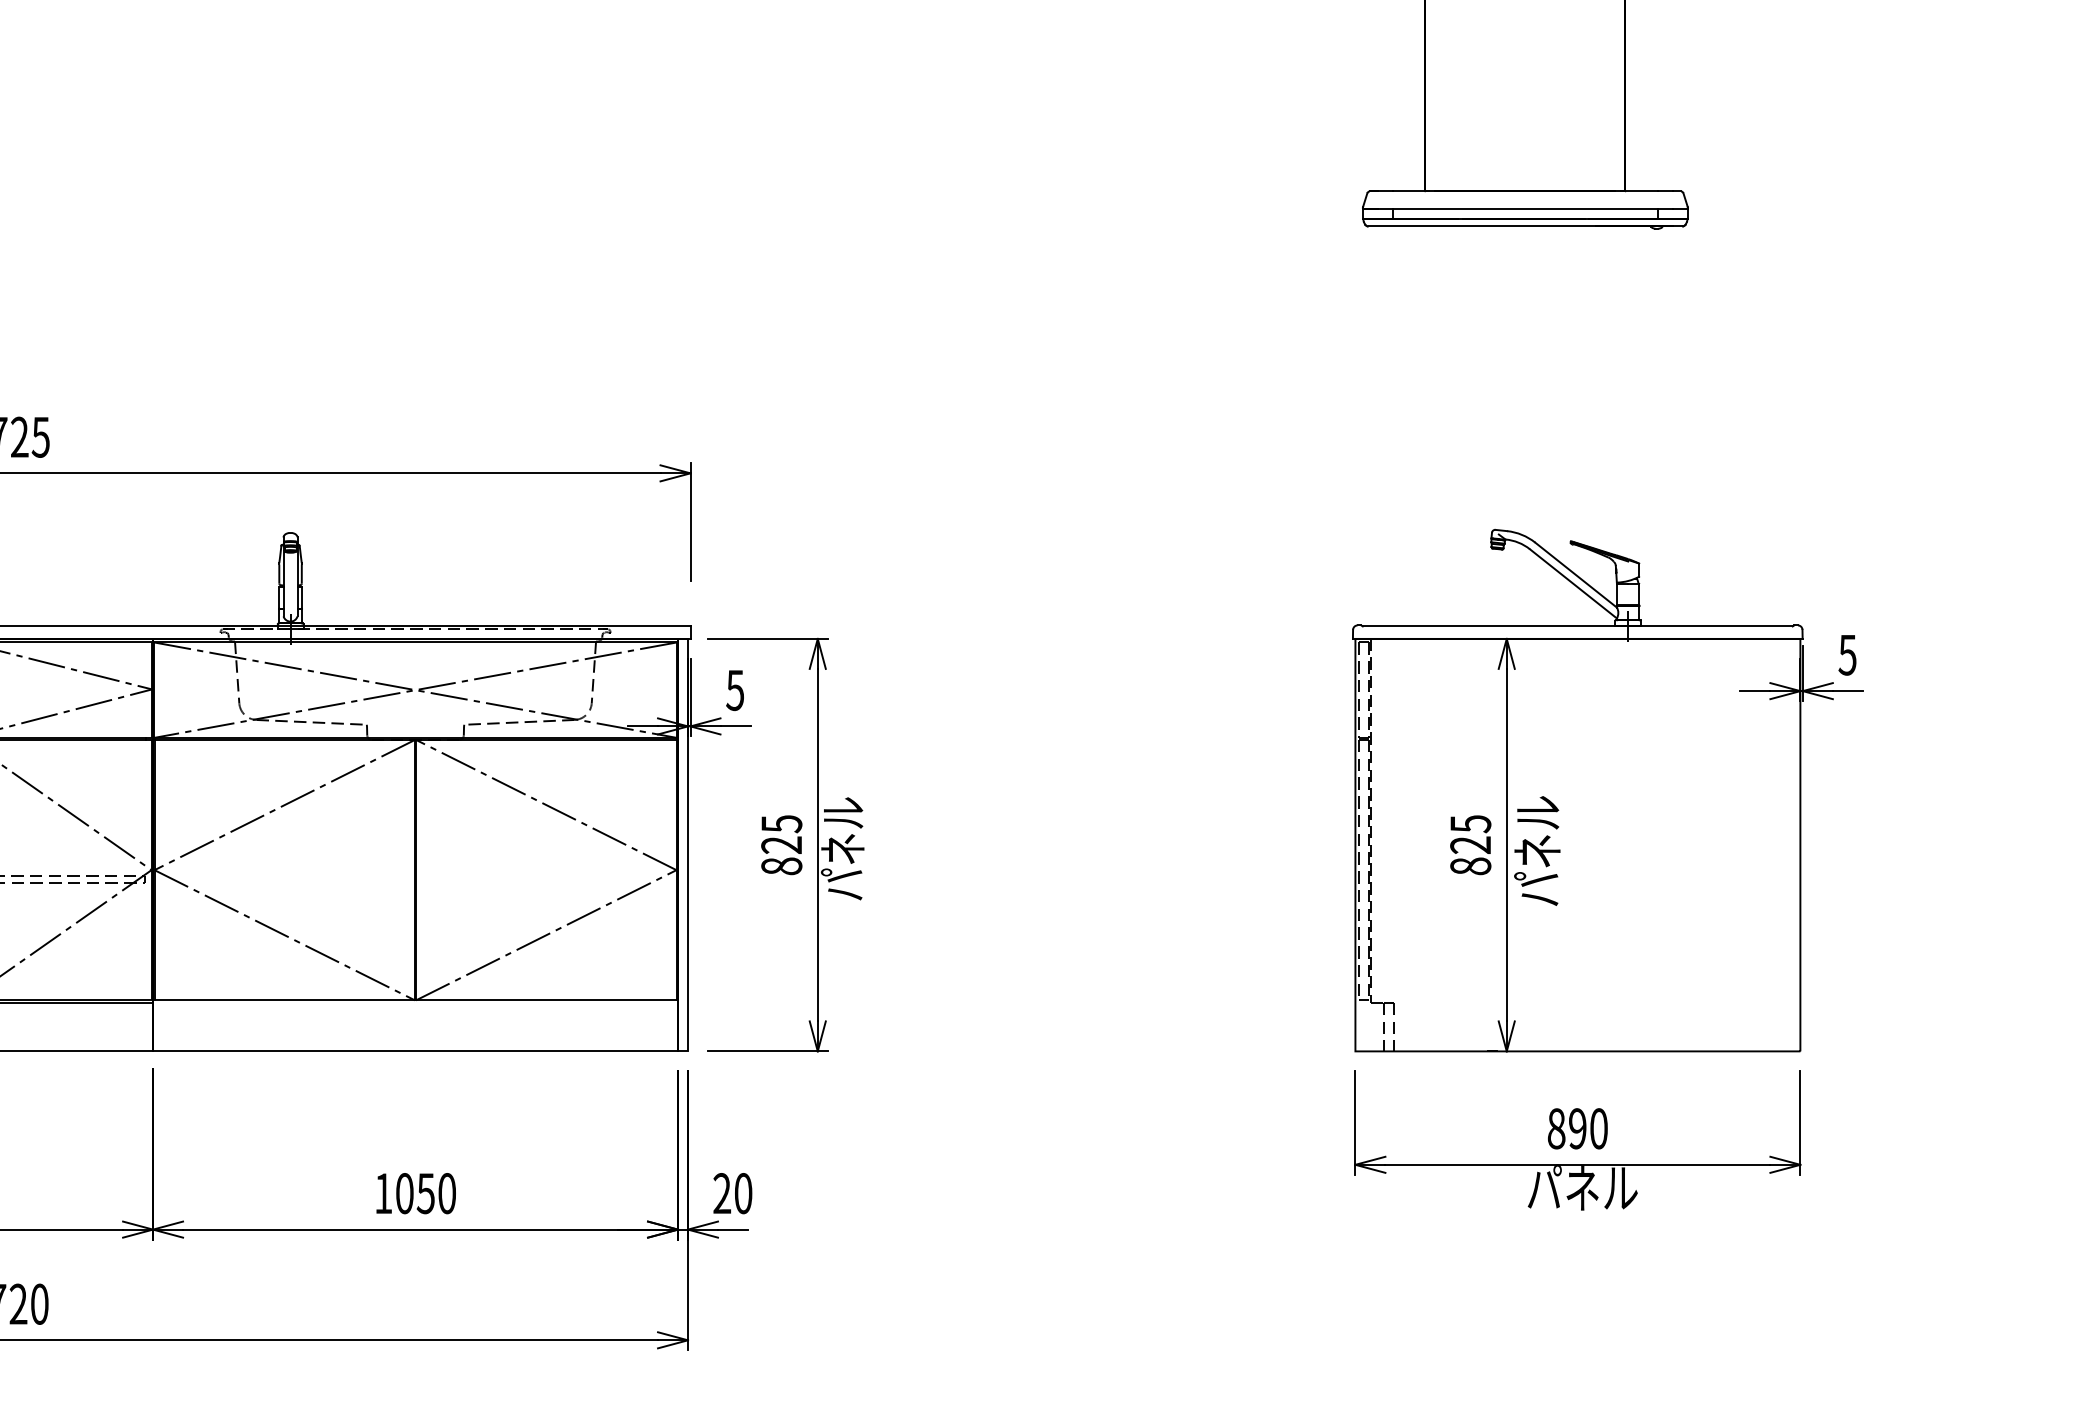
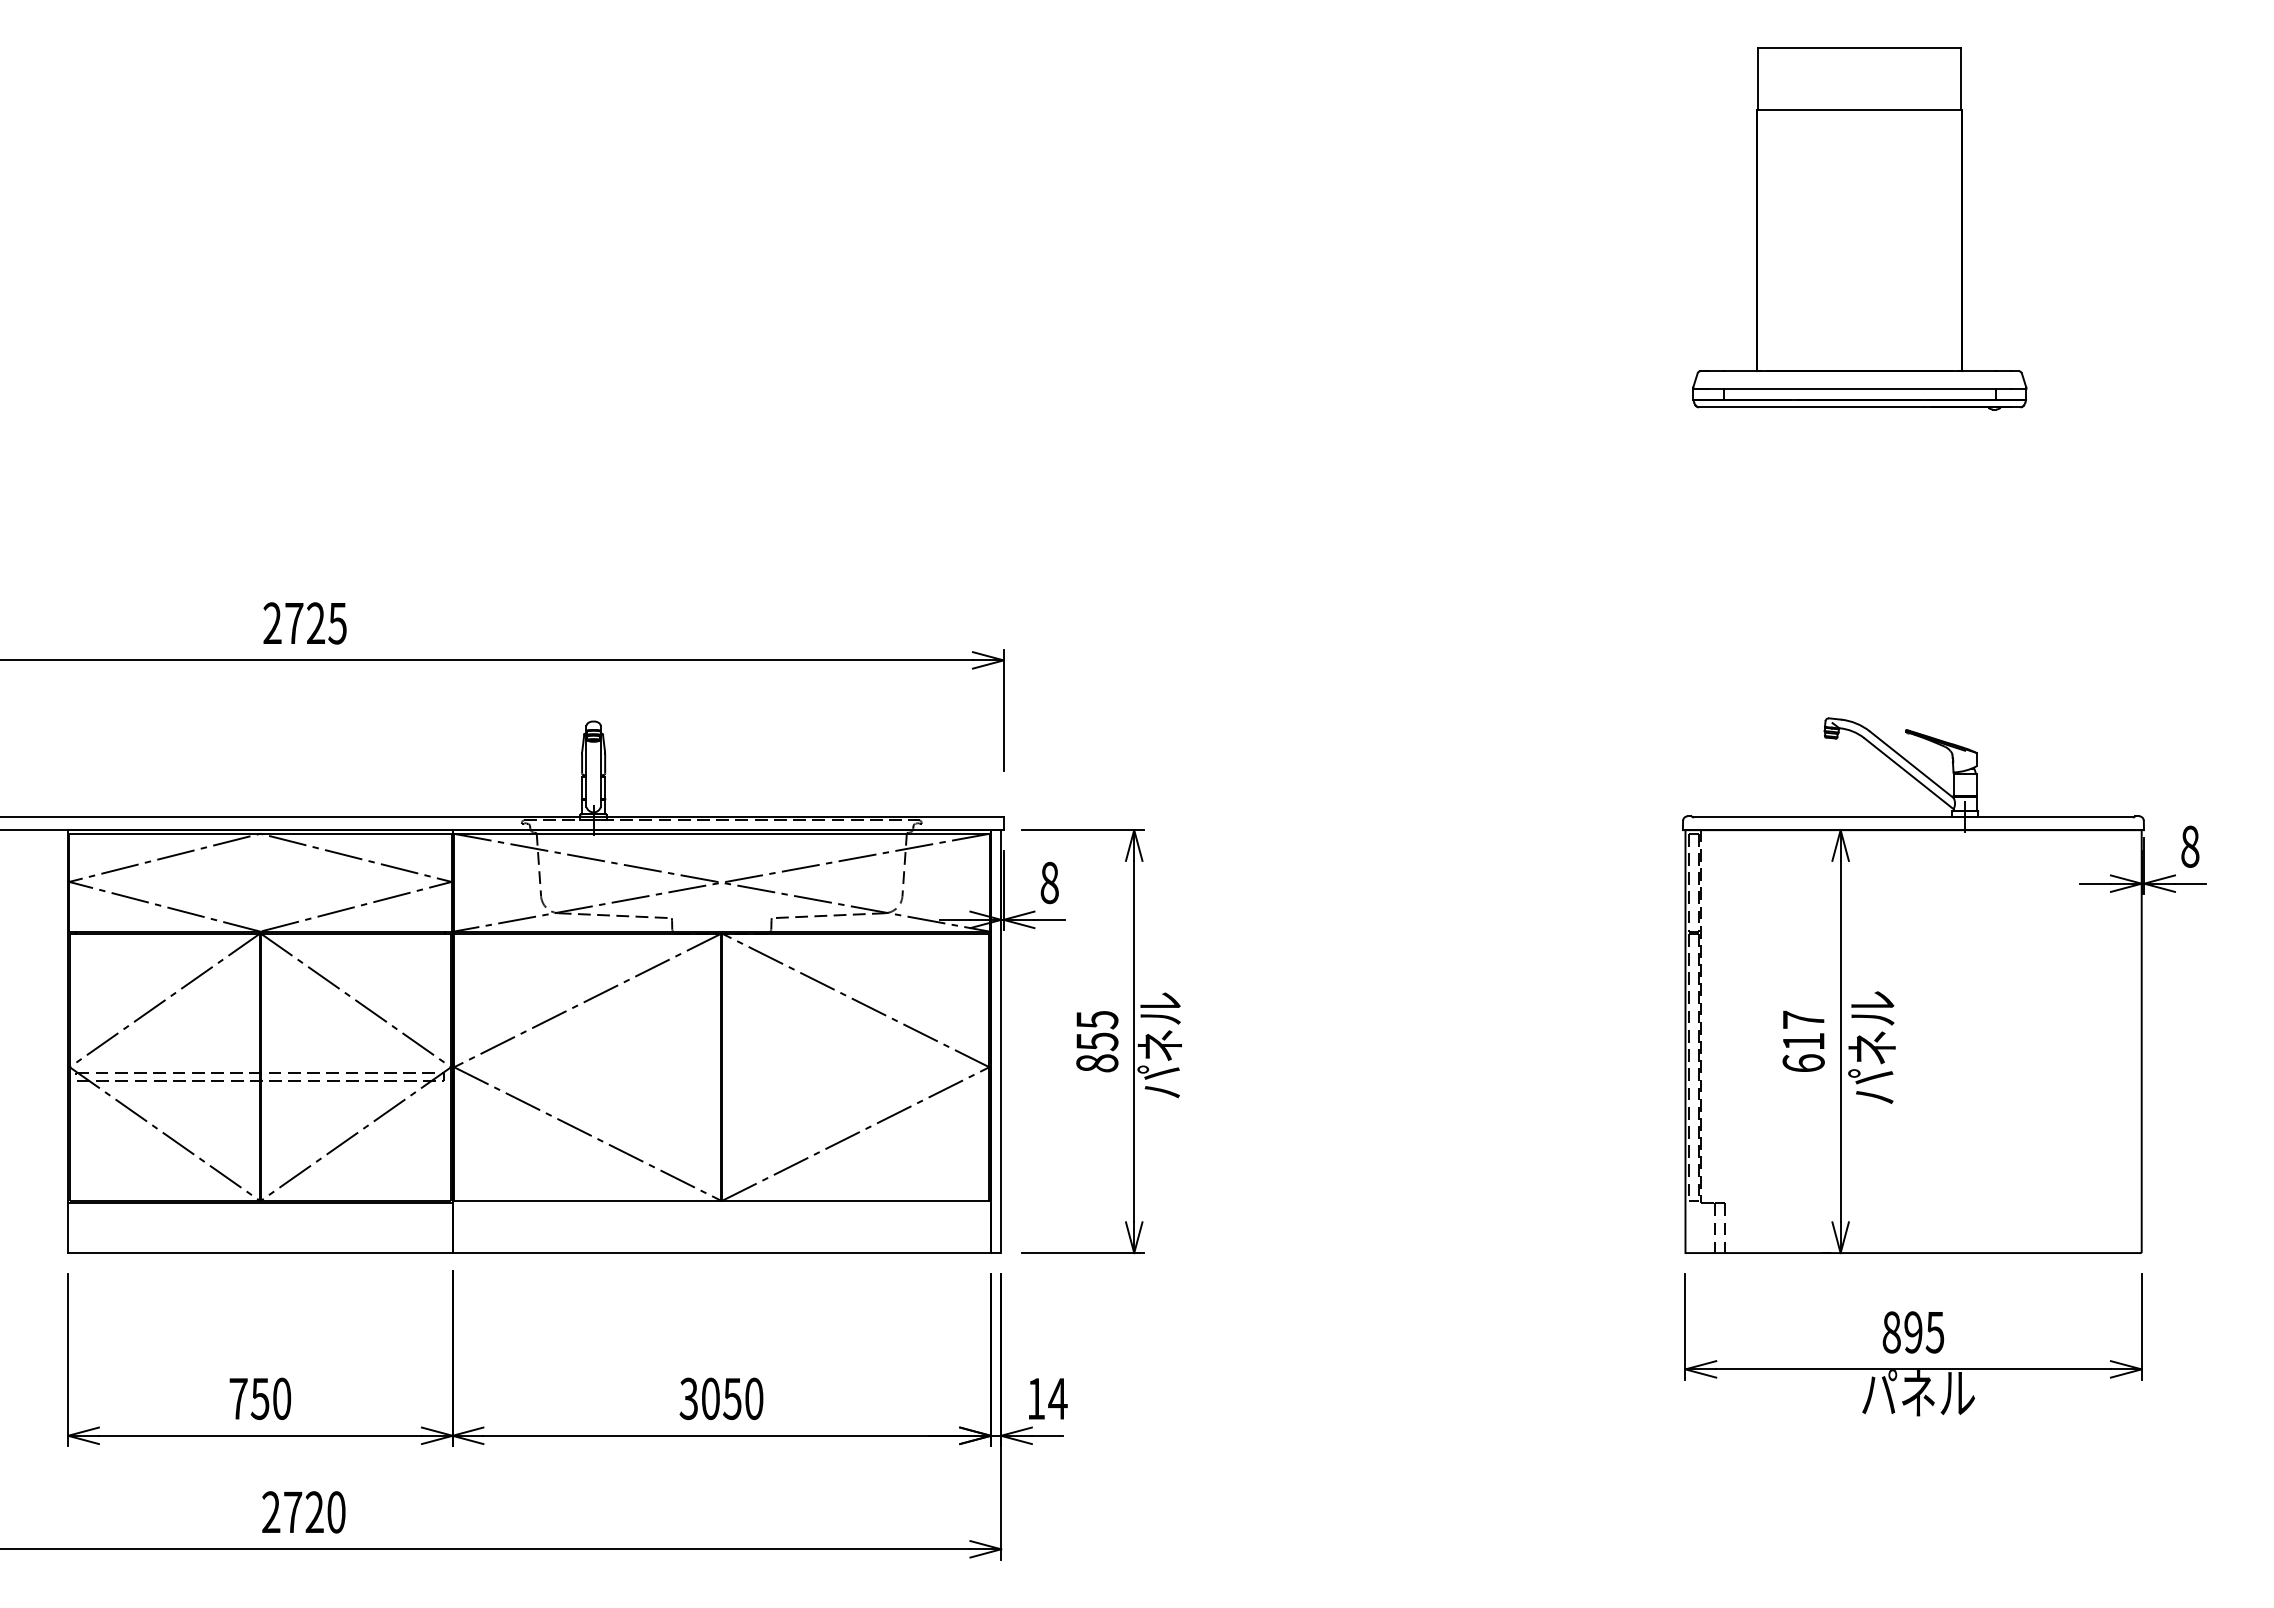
text: (1847, 654) -> (2189, 846), 5 -> 8
text: (735, 689) -> (1049, 882), 5 -> 8
text: (781, 845) -> (1097, 1041), 825 -> 855
text: (1470, 845) -> (1803, 1041), 825 -> 617
text: (1598, 1128) -> (1934, 1332), 890 -> 895
text: (383, 1193) -> (688, 1398), 1050 -> 3050
text: (733, 1193) -> (1047, 1398), 20 -> 14

